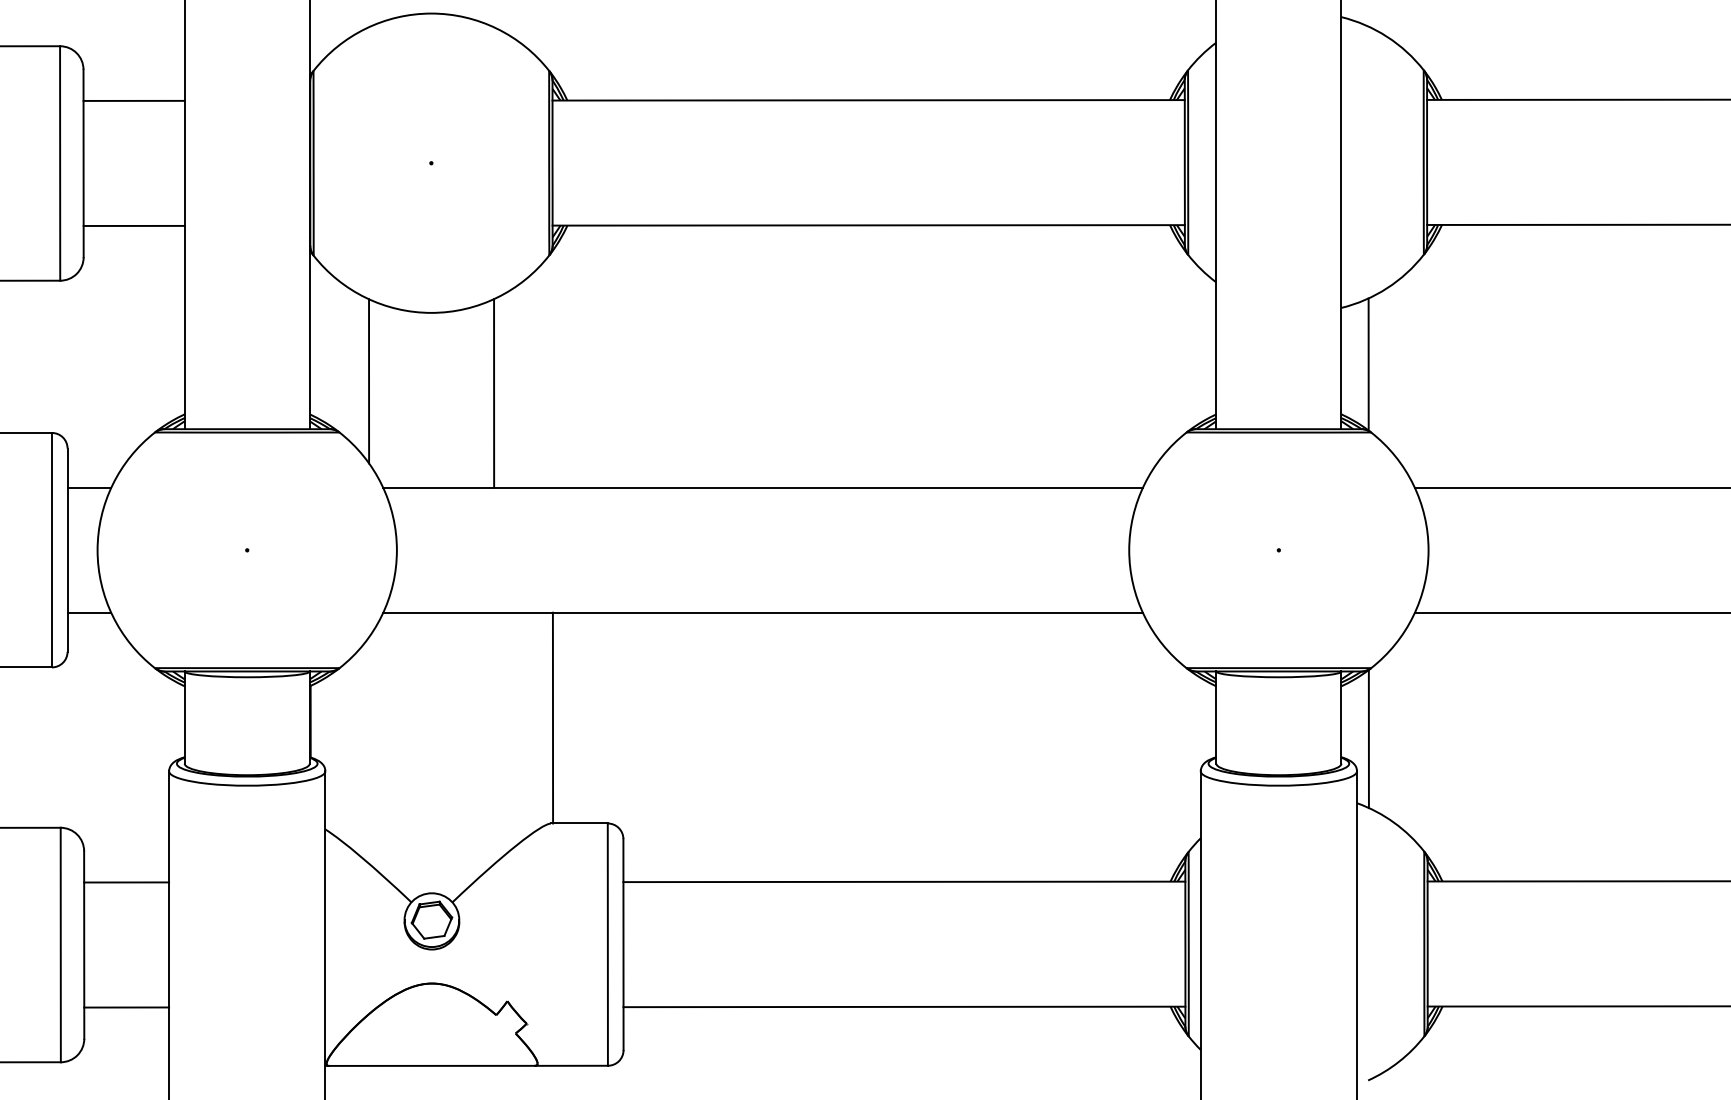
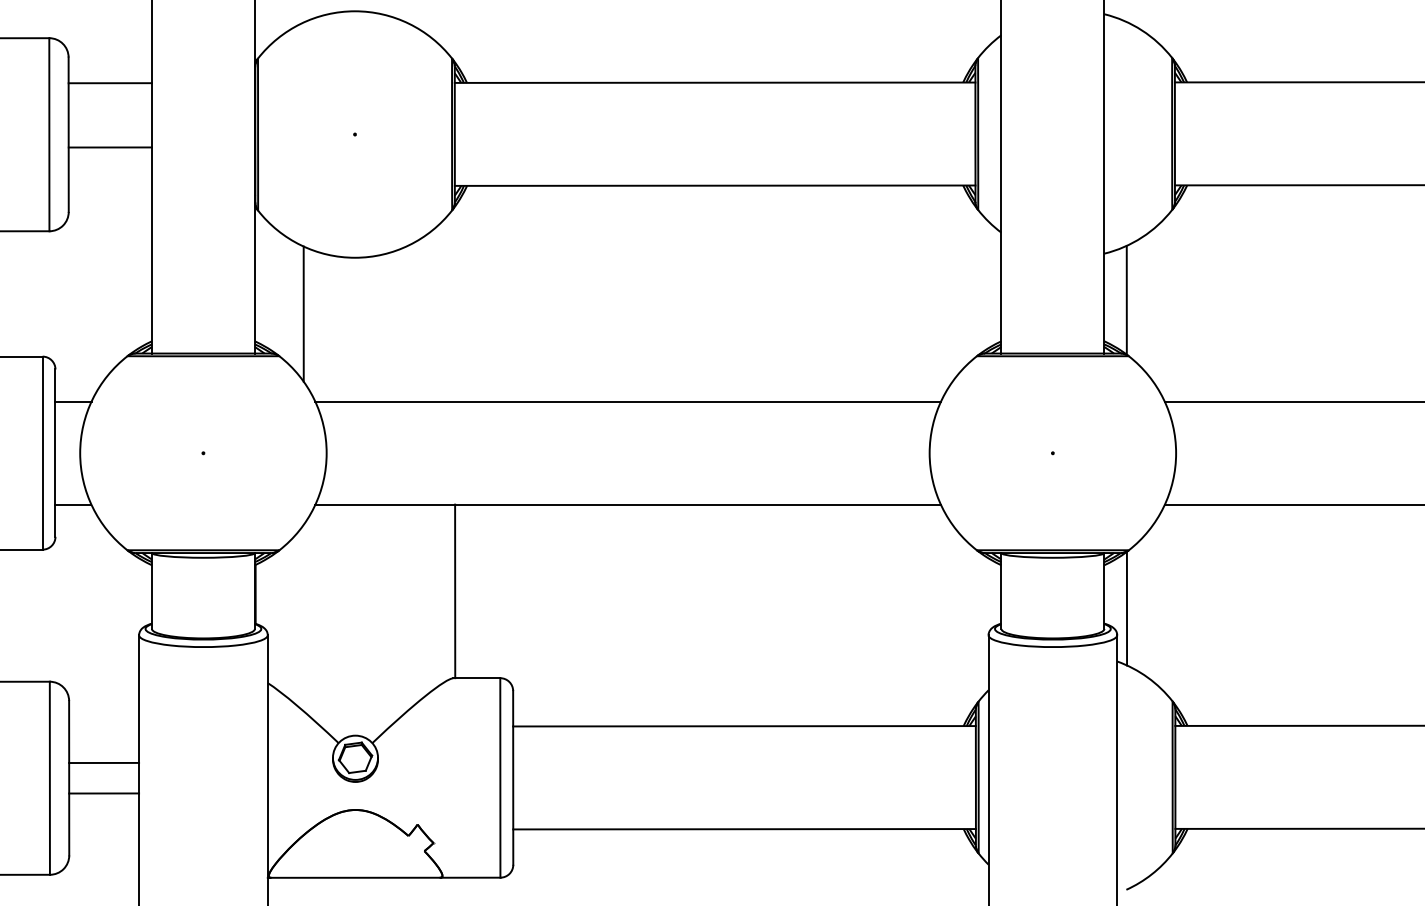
line: (133, 225) -> (109, 147), moved
line: (494, 393) -> (407, 324), removed
line: (126, 882) -> (104, 763), moved
line: (126, 1007) -> (104, 793), moved

